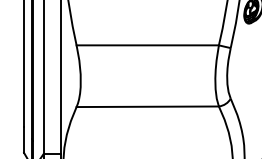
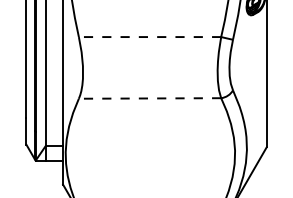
line: (147, 45) -> (149, 37), solid -> dashed
line: (147, 106) -> (149, 98), solid -> dashed

